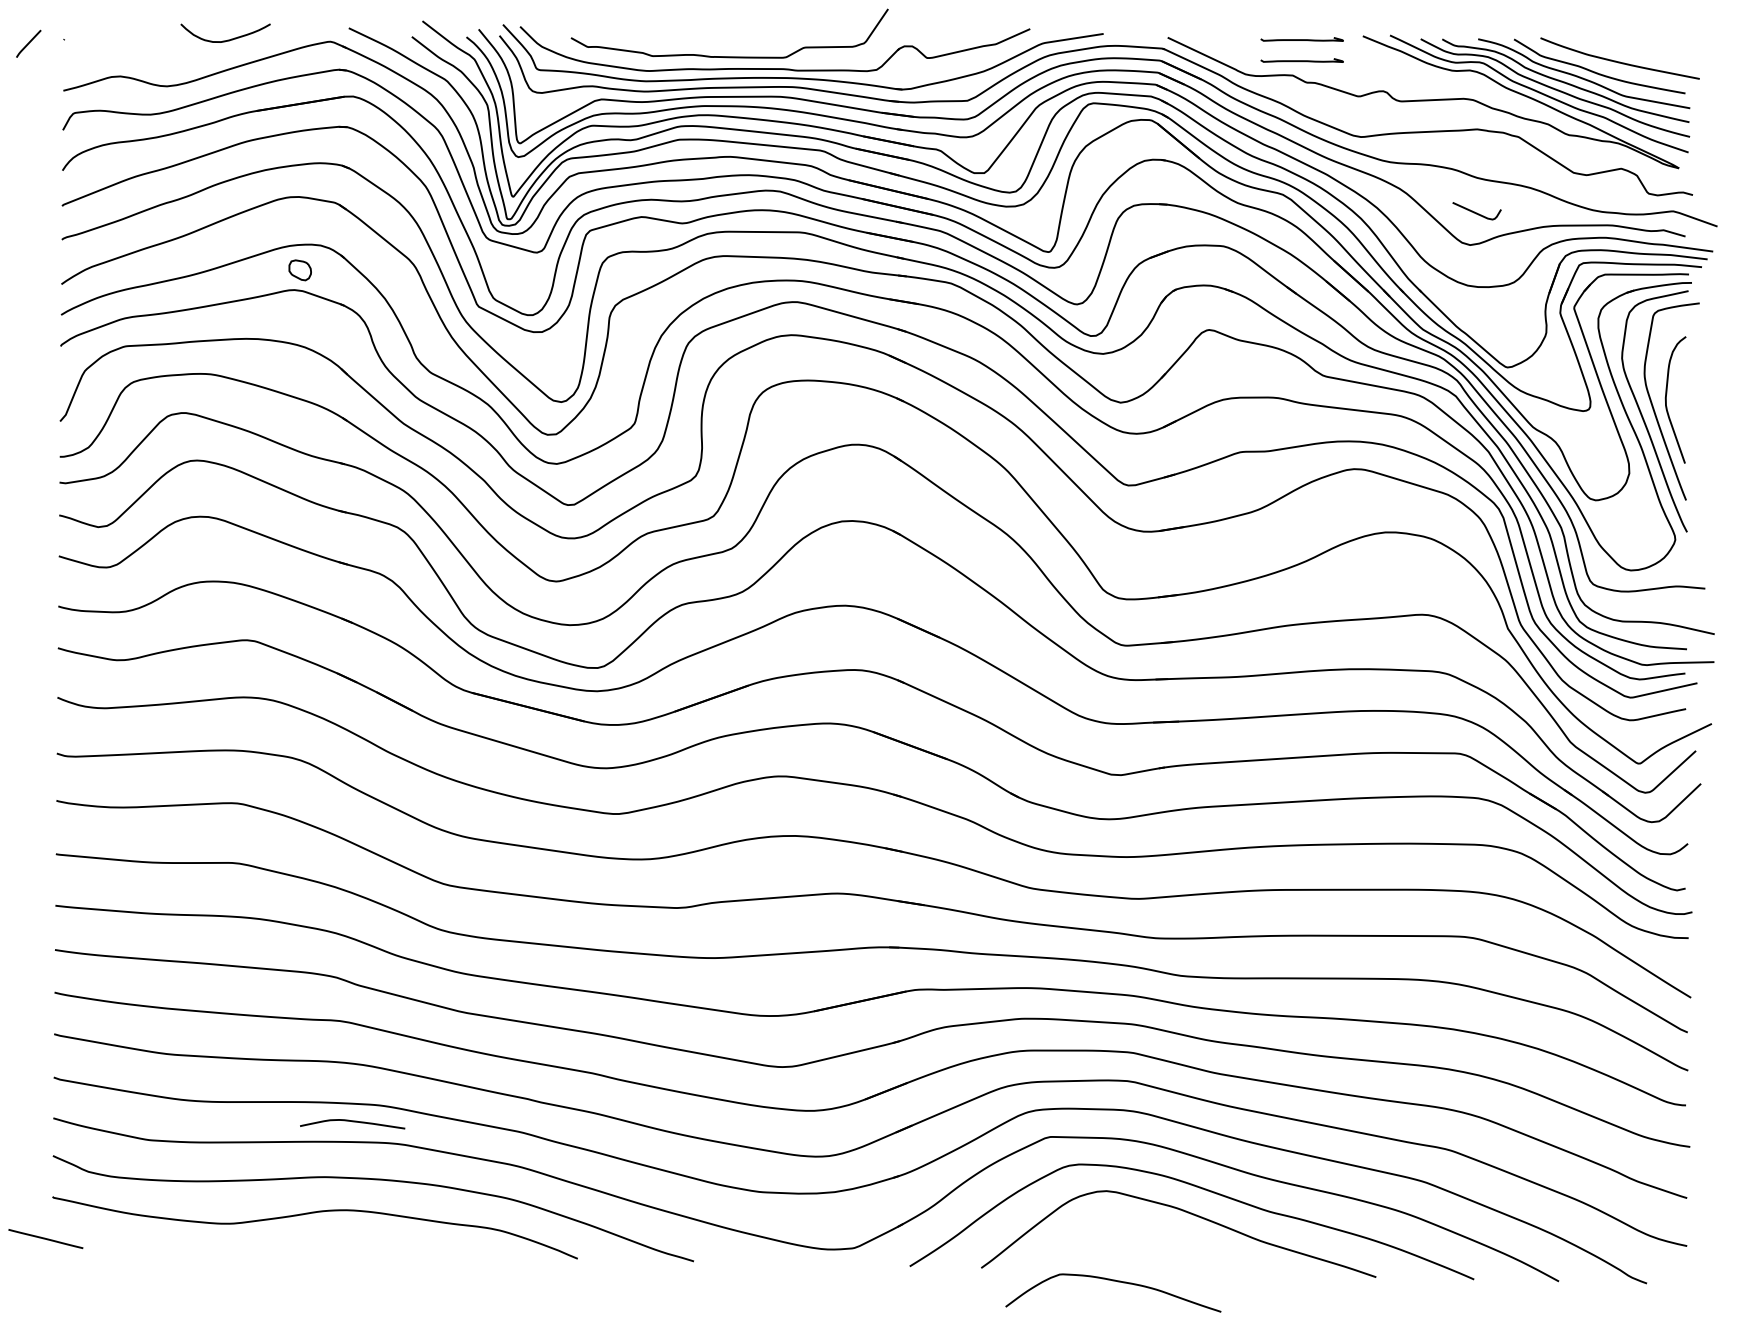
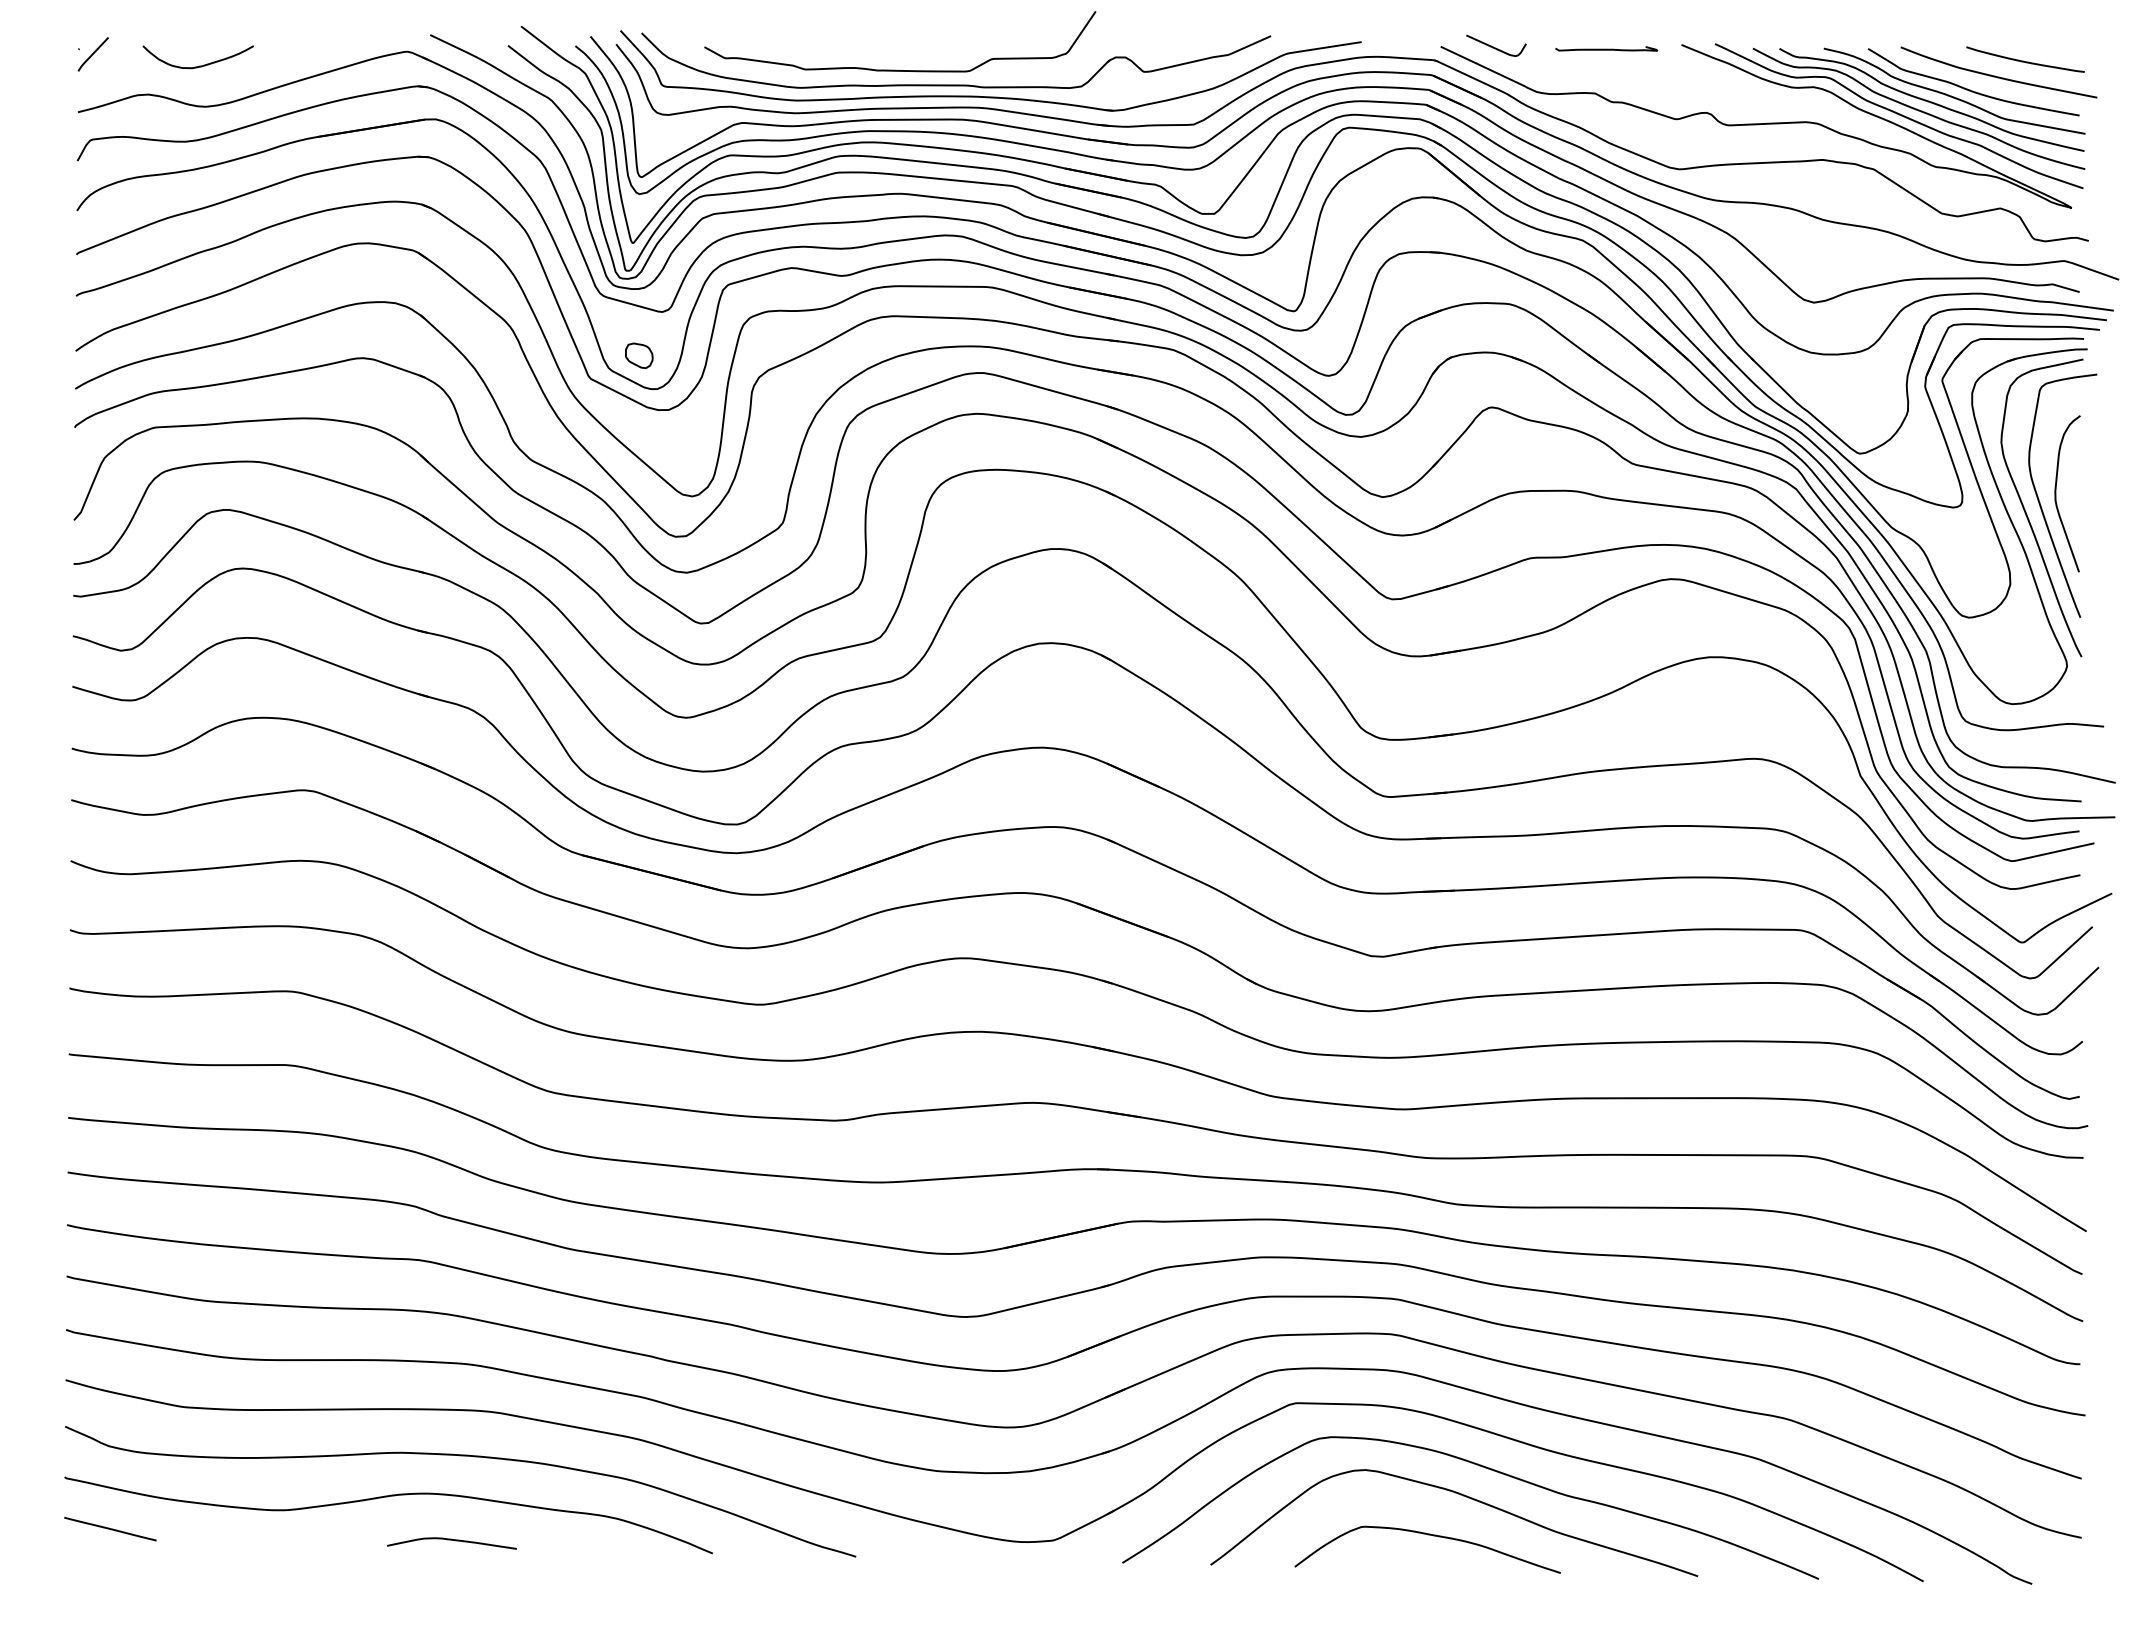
curve: (226, 39) -> (199, 65), moved
line: (28, 43) -> (92, 54), moved
curve: (1641, 49) -> (2025, 61), added
curve: (1302, 60) -> (1606, 74), removed
curve: (1476, 212) -> (1495, 47), moved
part: (300, 270) -> (639, 355), moved
curve: (352, 1121) -> (451, 1540), moved
line: (45, 1238) -> (110, 1528), moved
curve: (1114, 1281) -> (1428, 1535), moved

